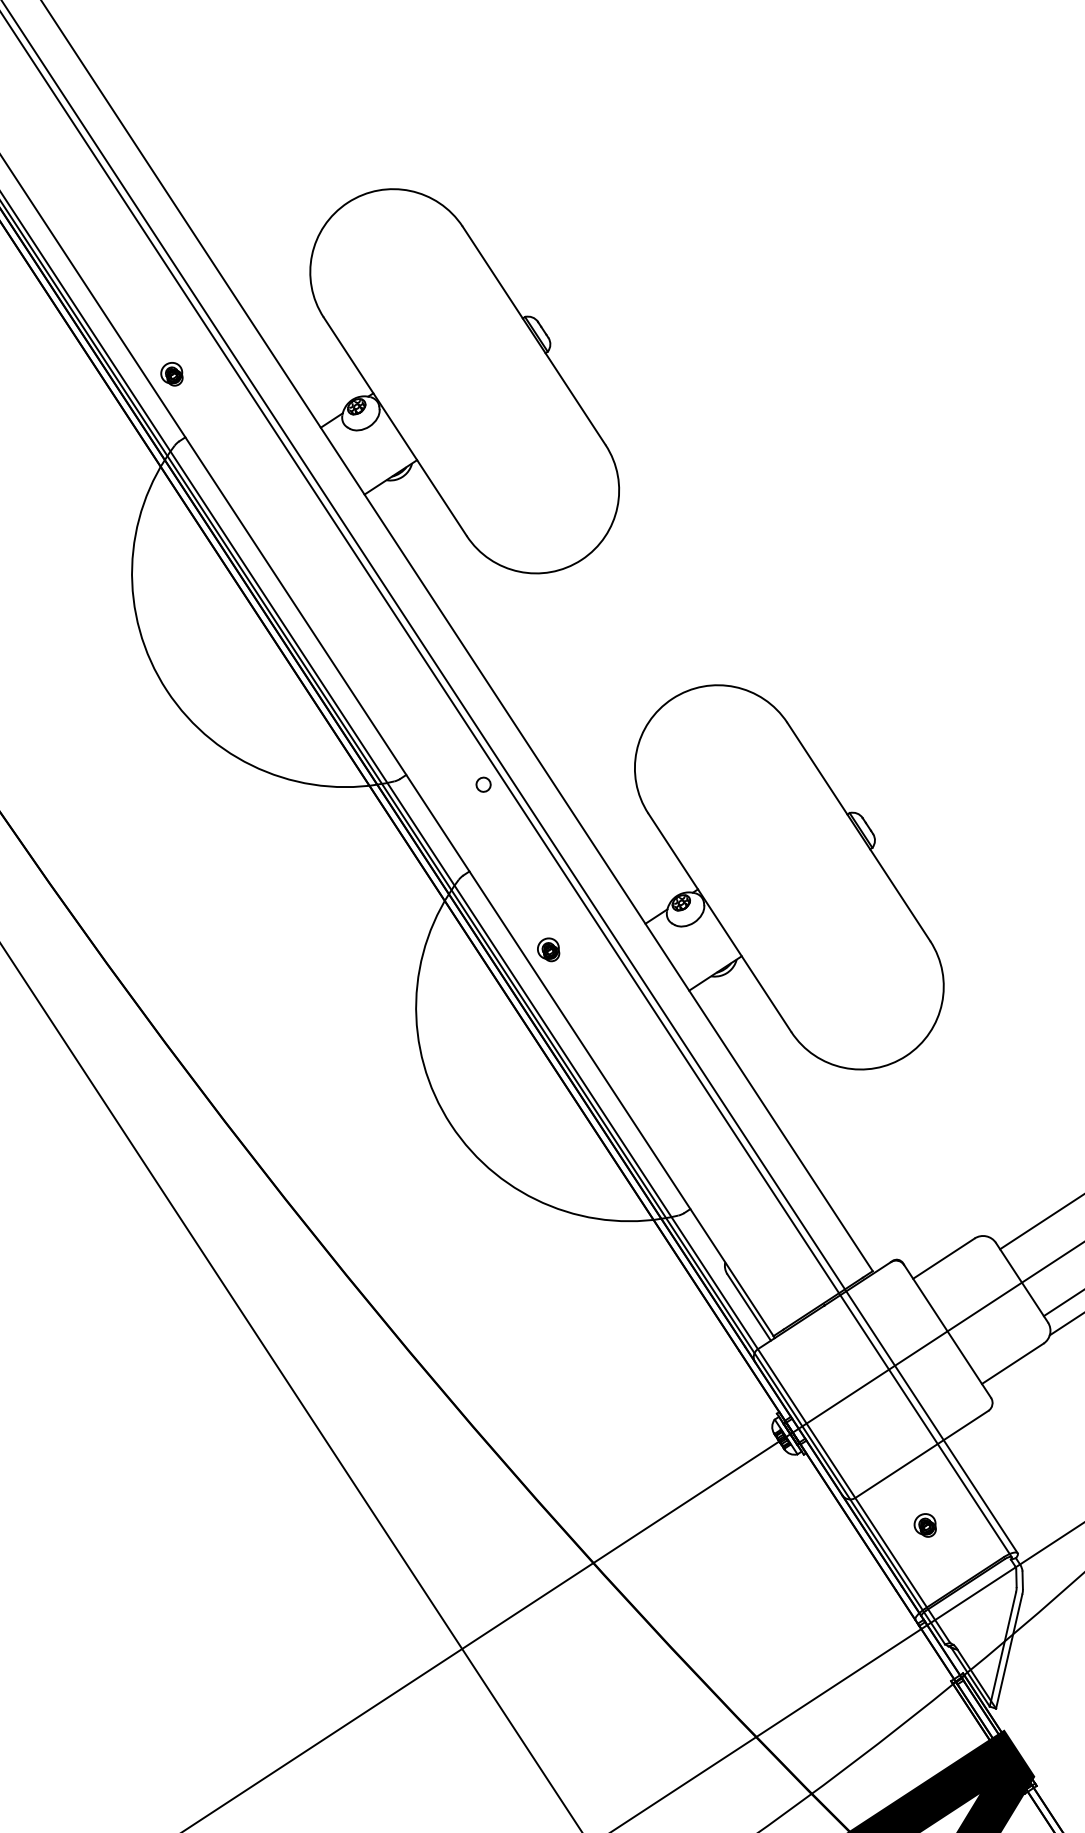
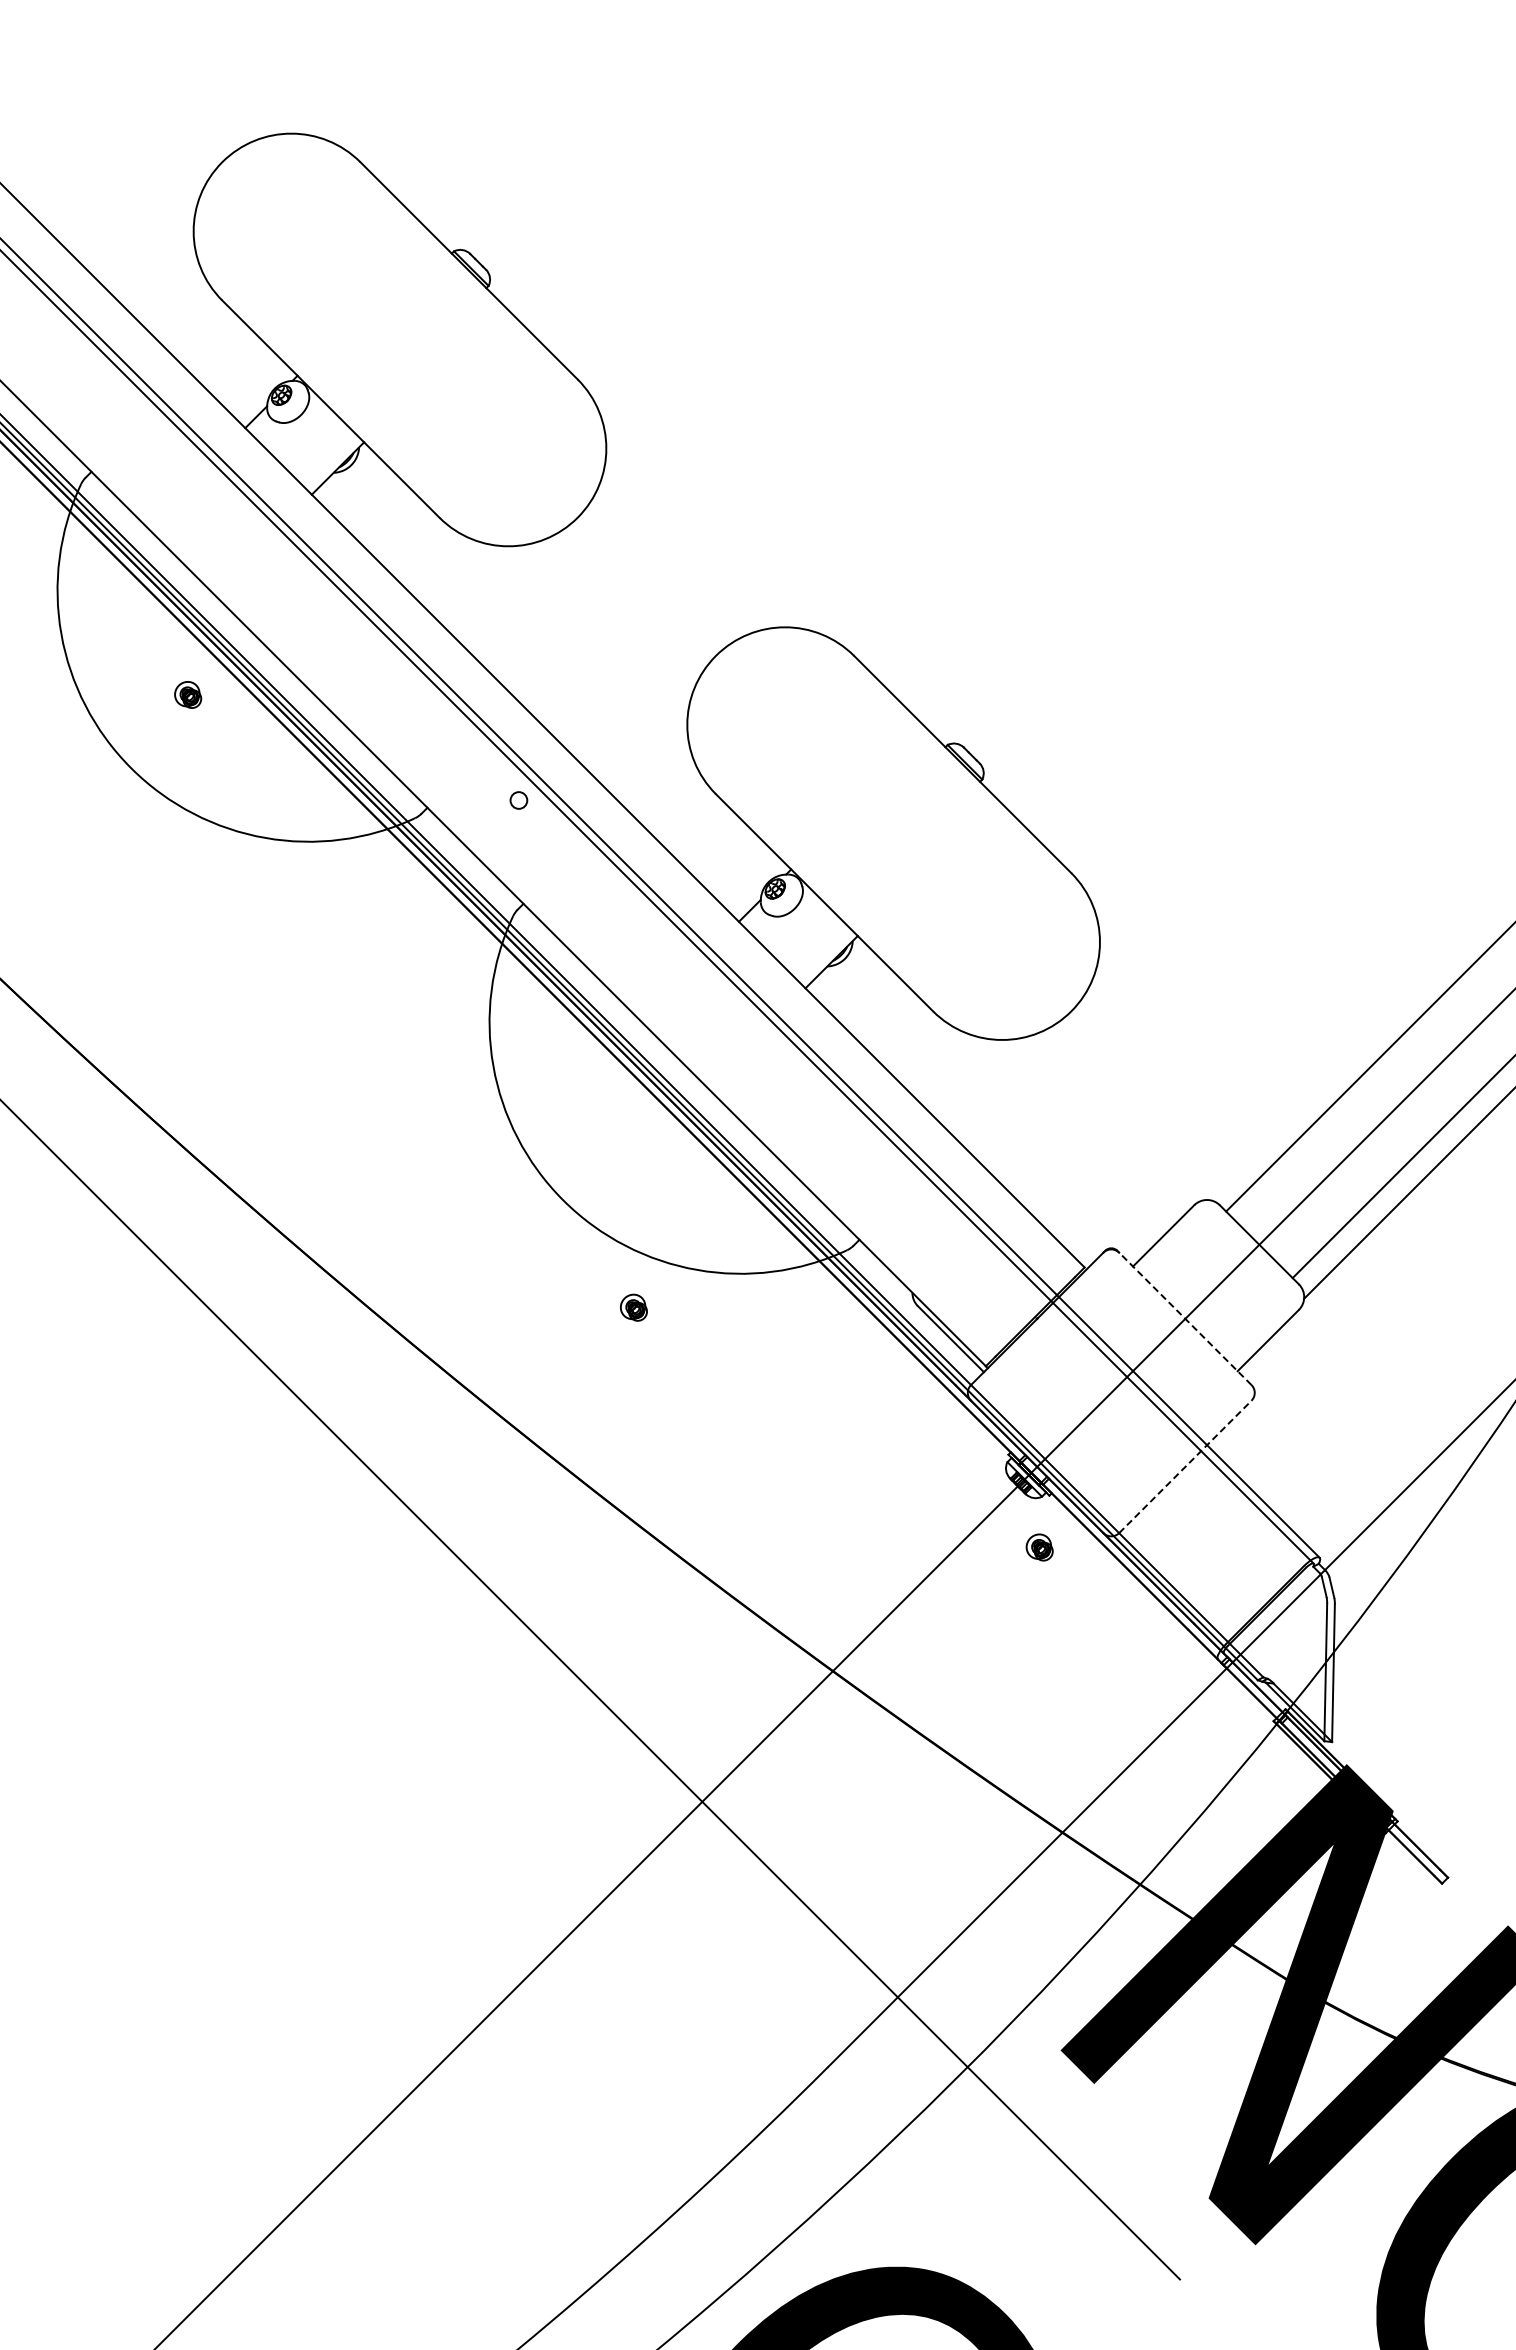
part: (172, 373) -> (188, 694), moved
part: (548, 949) -> (633, 1307), moved
line: (947, 1331) -> (1185, 1318), solid -> dashed
line: (922, 1454) -> (1185, 1466), solid -> dashed
part: (925, 1525) -> (1039, 1547), moved

